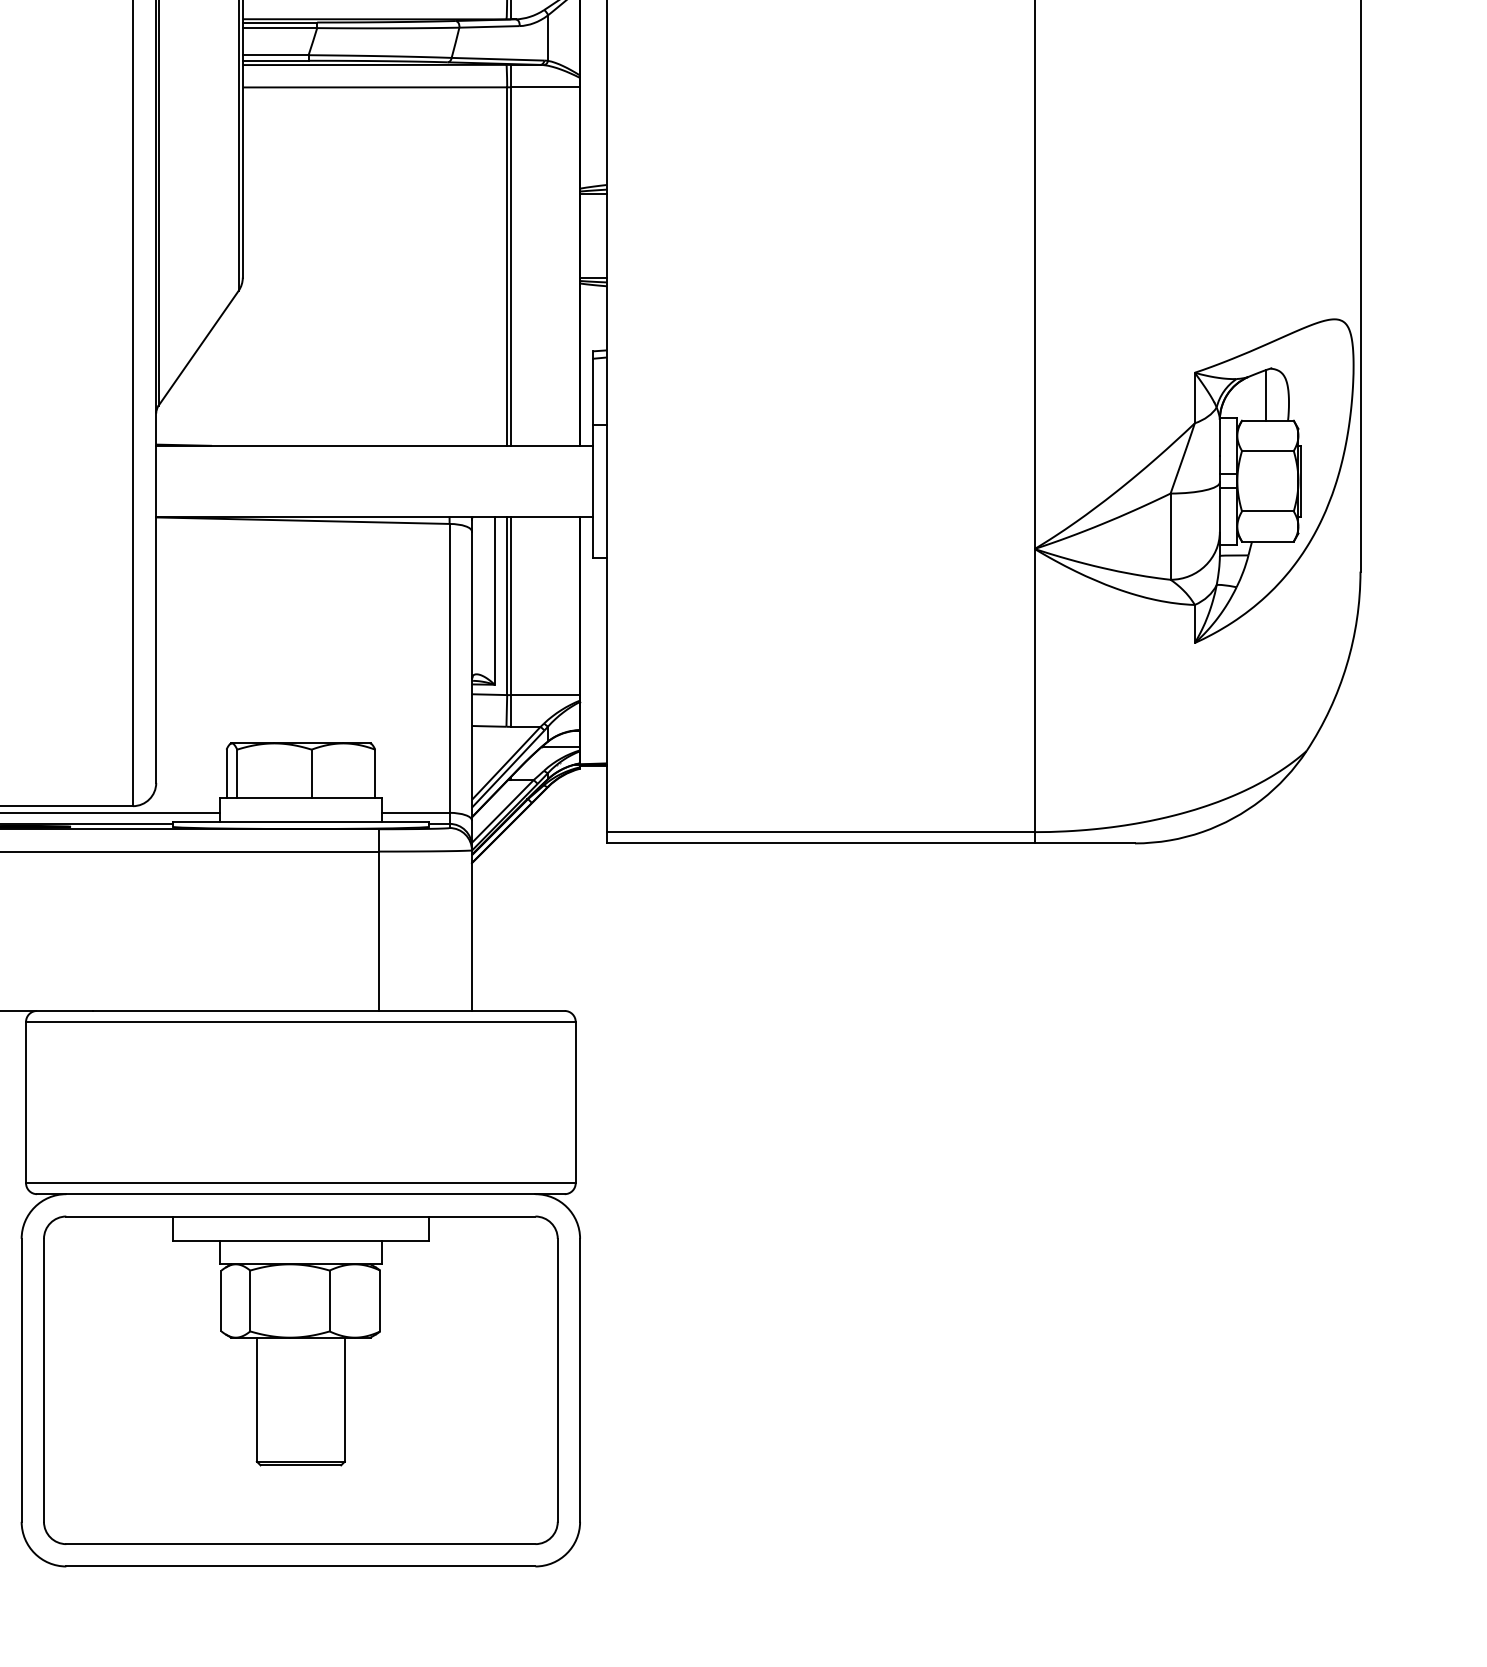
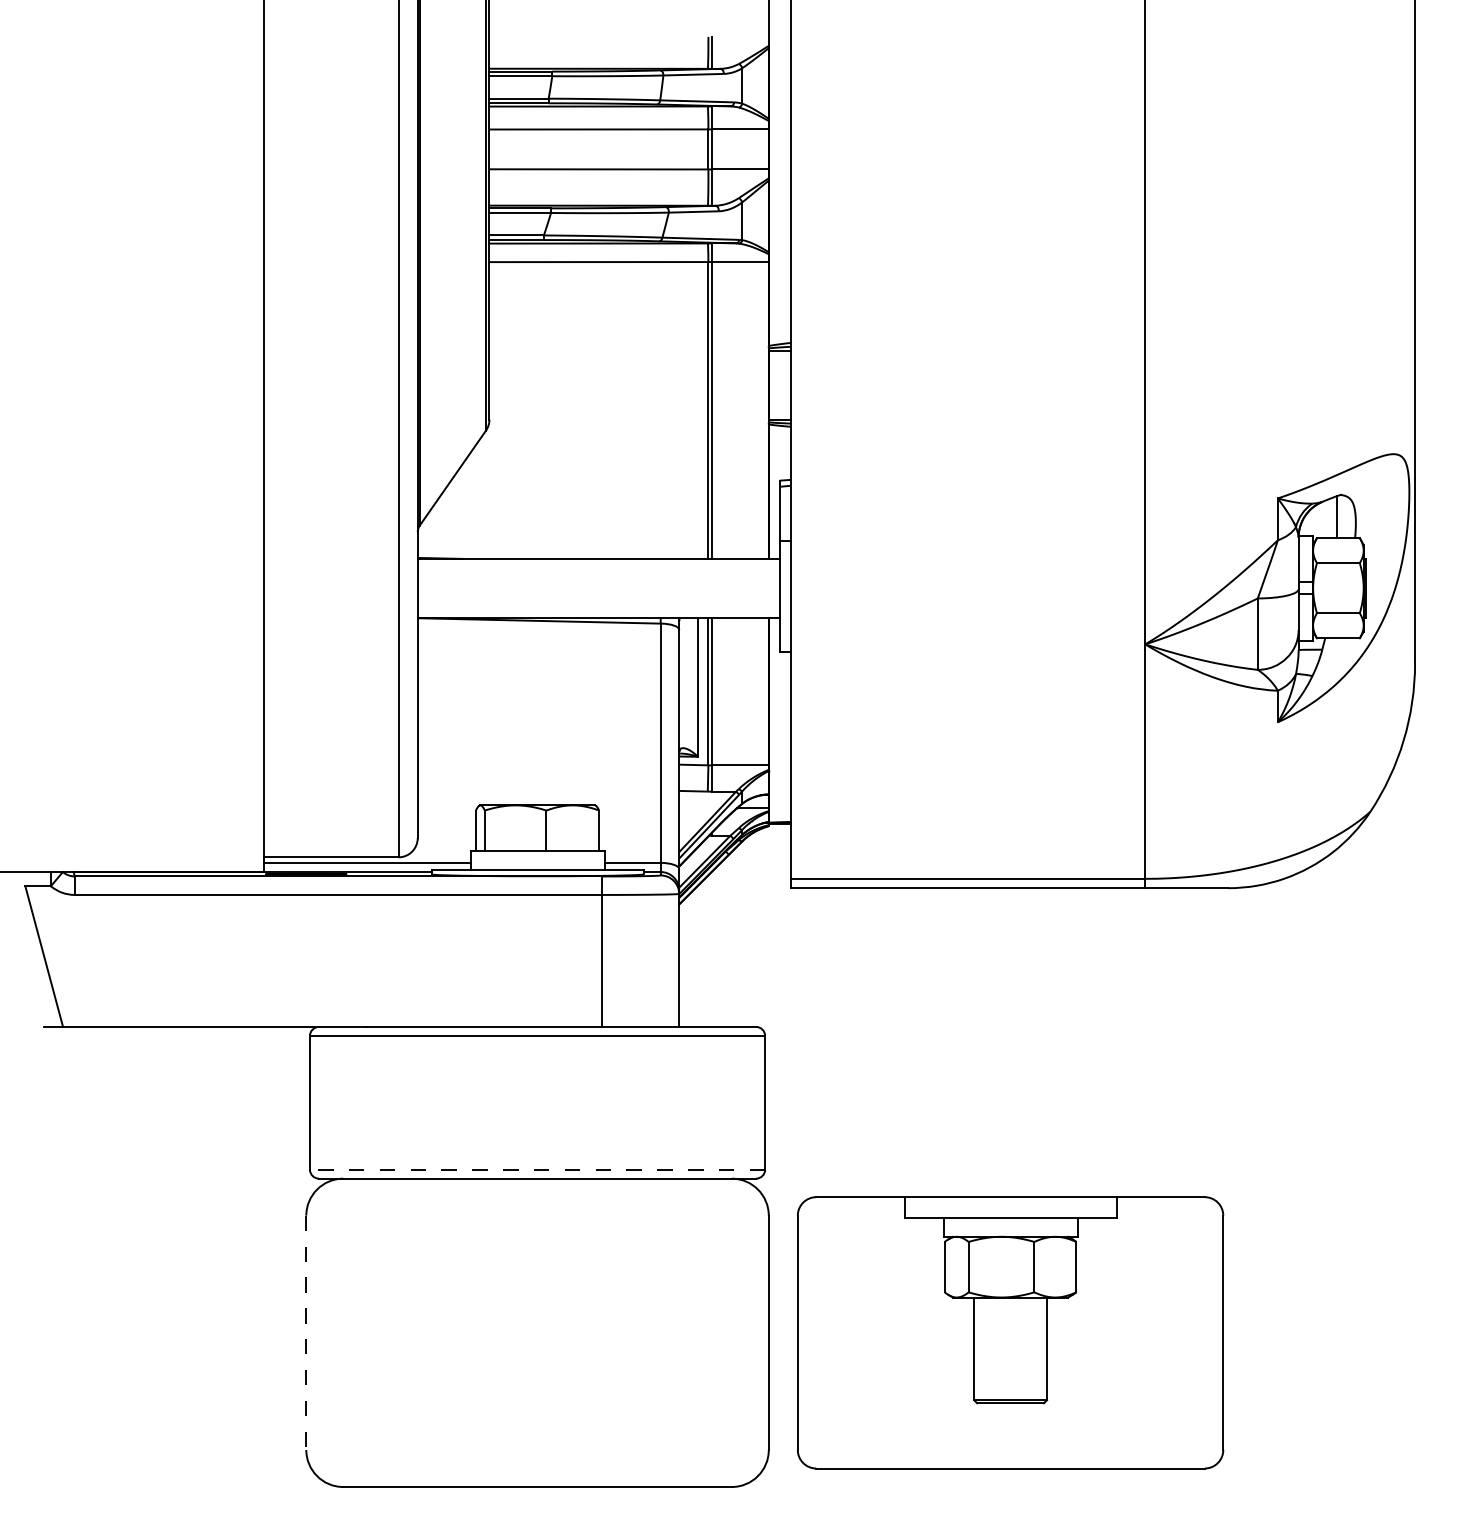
line: (300, 1183) -> (537, 1169), solid -> dashed
part: (300, 1379) -> (1010, 1332), moved
line: (21, 1381) -> (306, 1333), solid -> dashed

